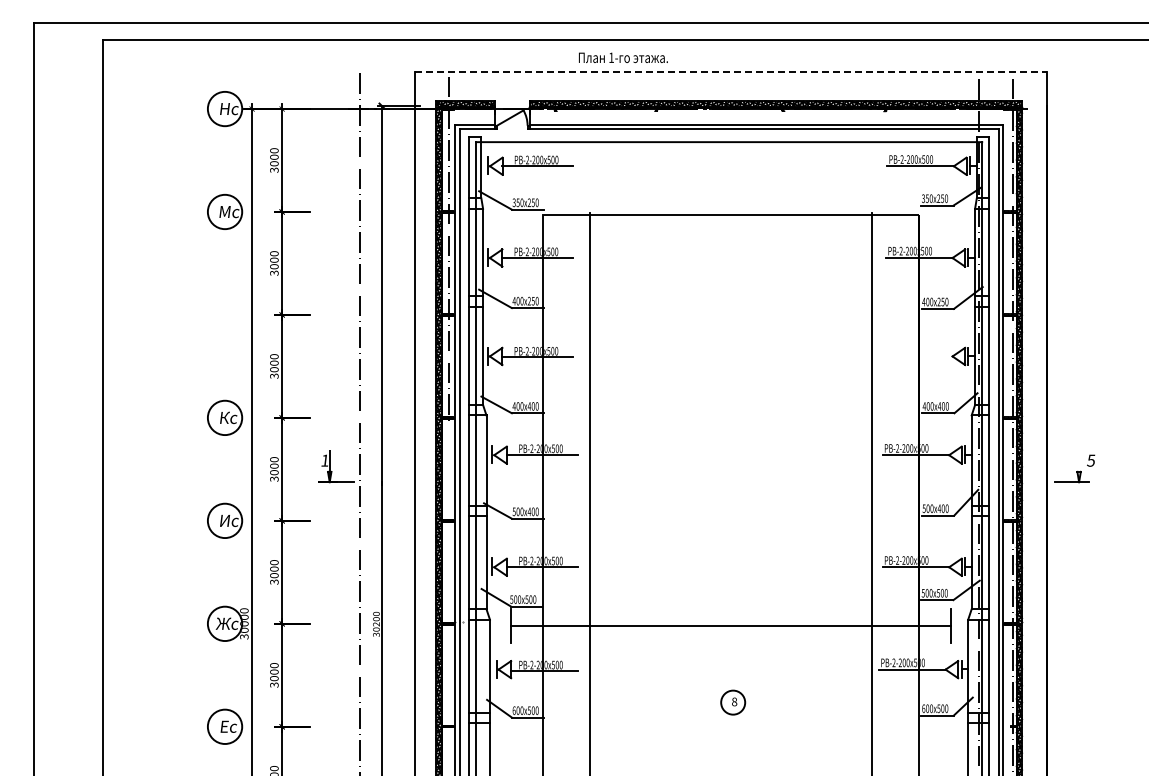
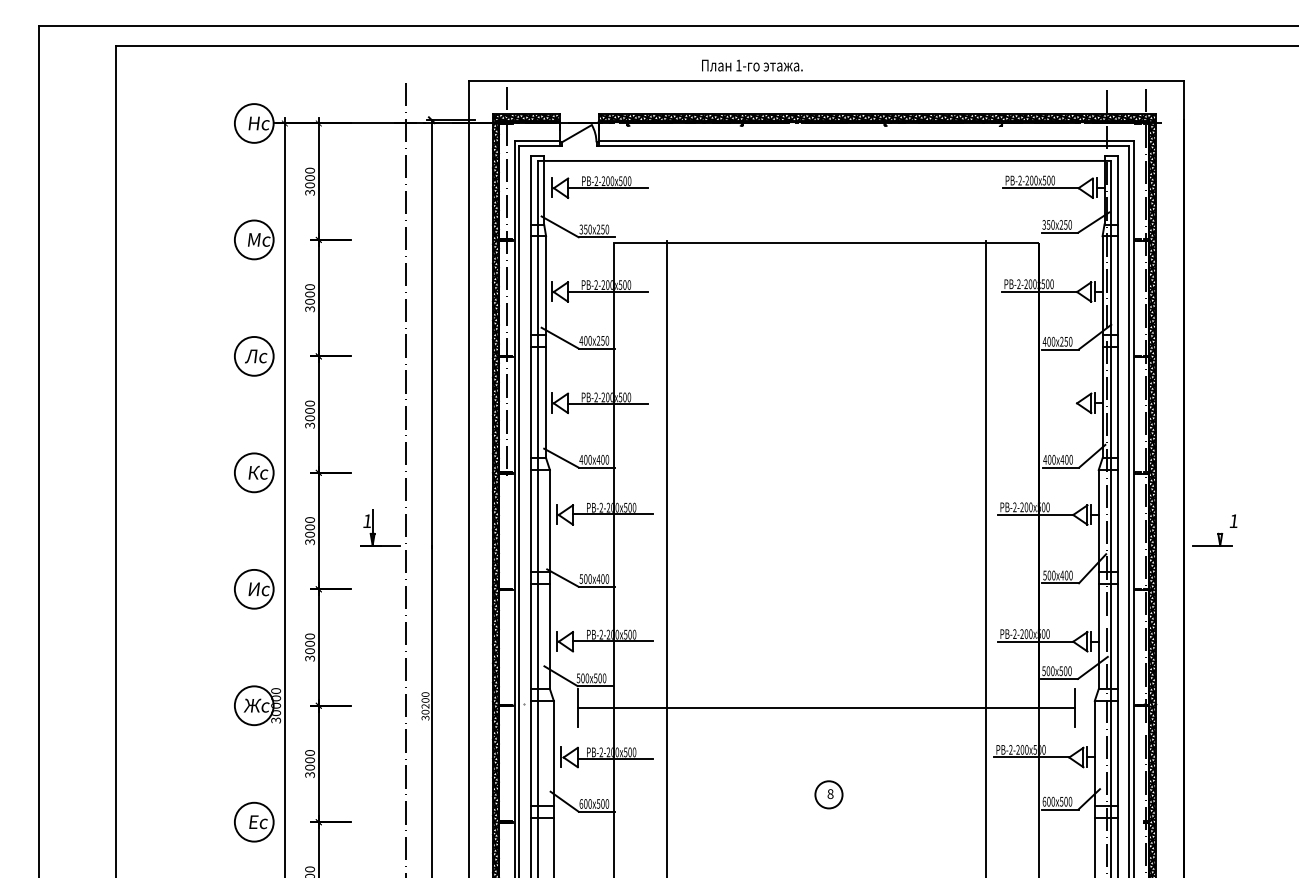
text: (623, 57) -> (752, 65), moved
line: (730, 71) -> (825, 81), dashed -> solid
part: (225, 314) -> (254, 355), added
text: (1091, 460) -> (1234, 520), 5 -> 1

